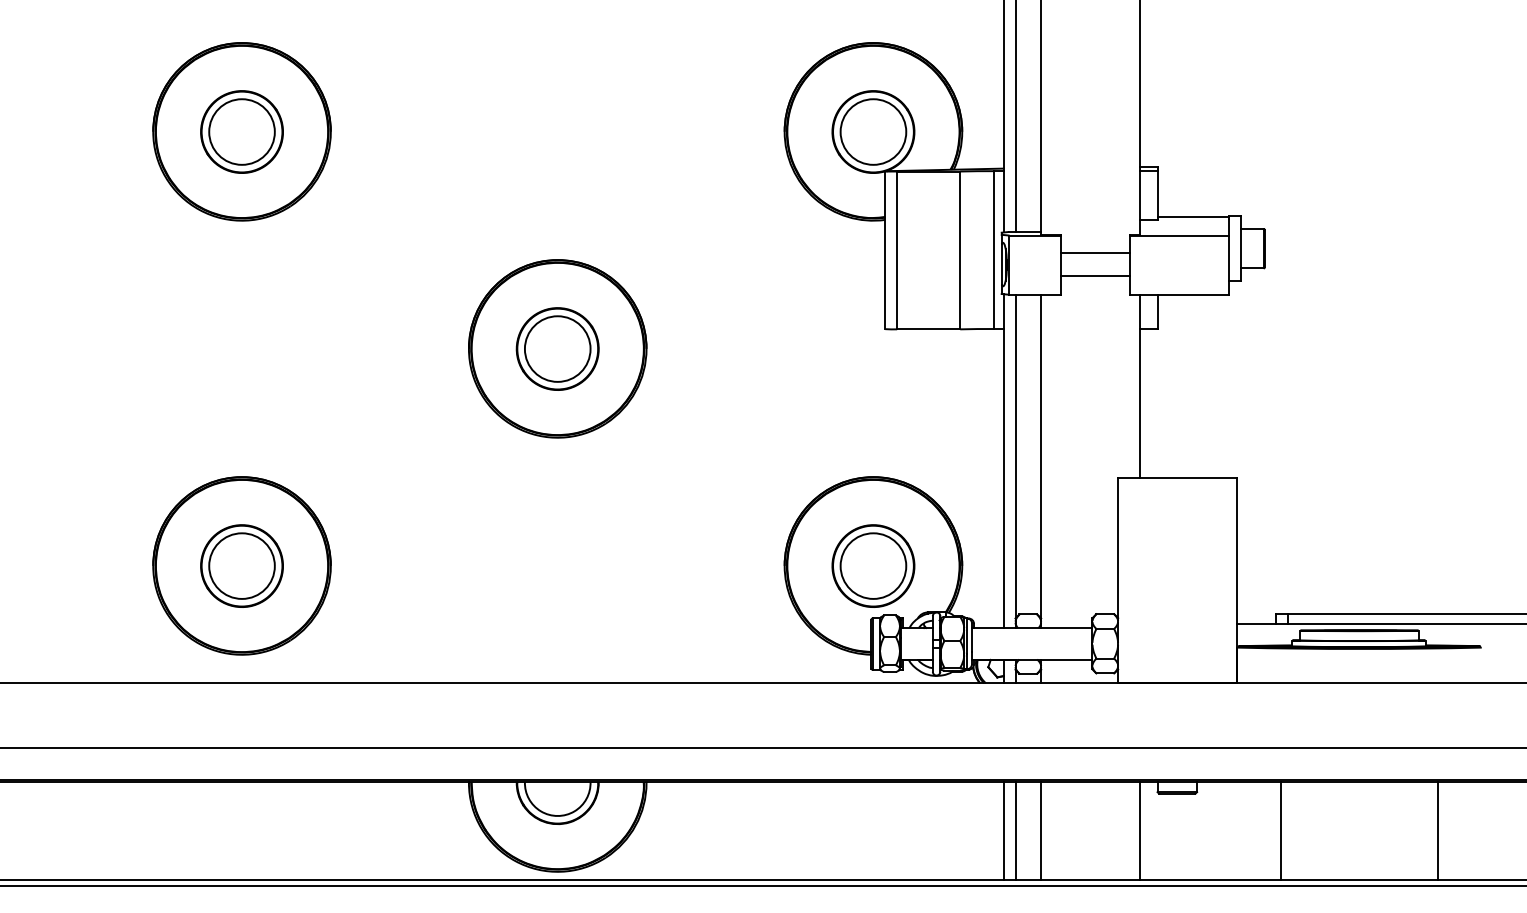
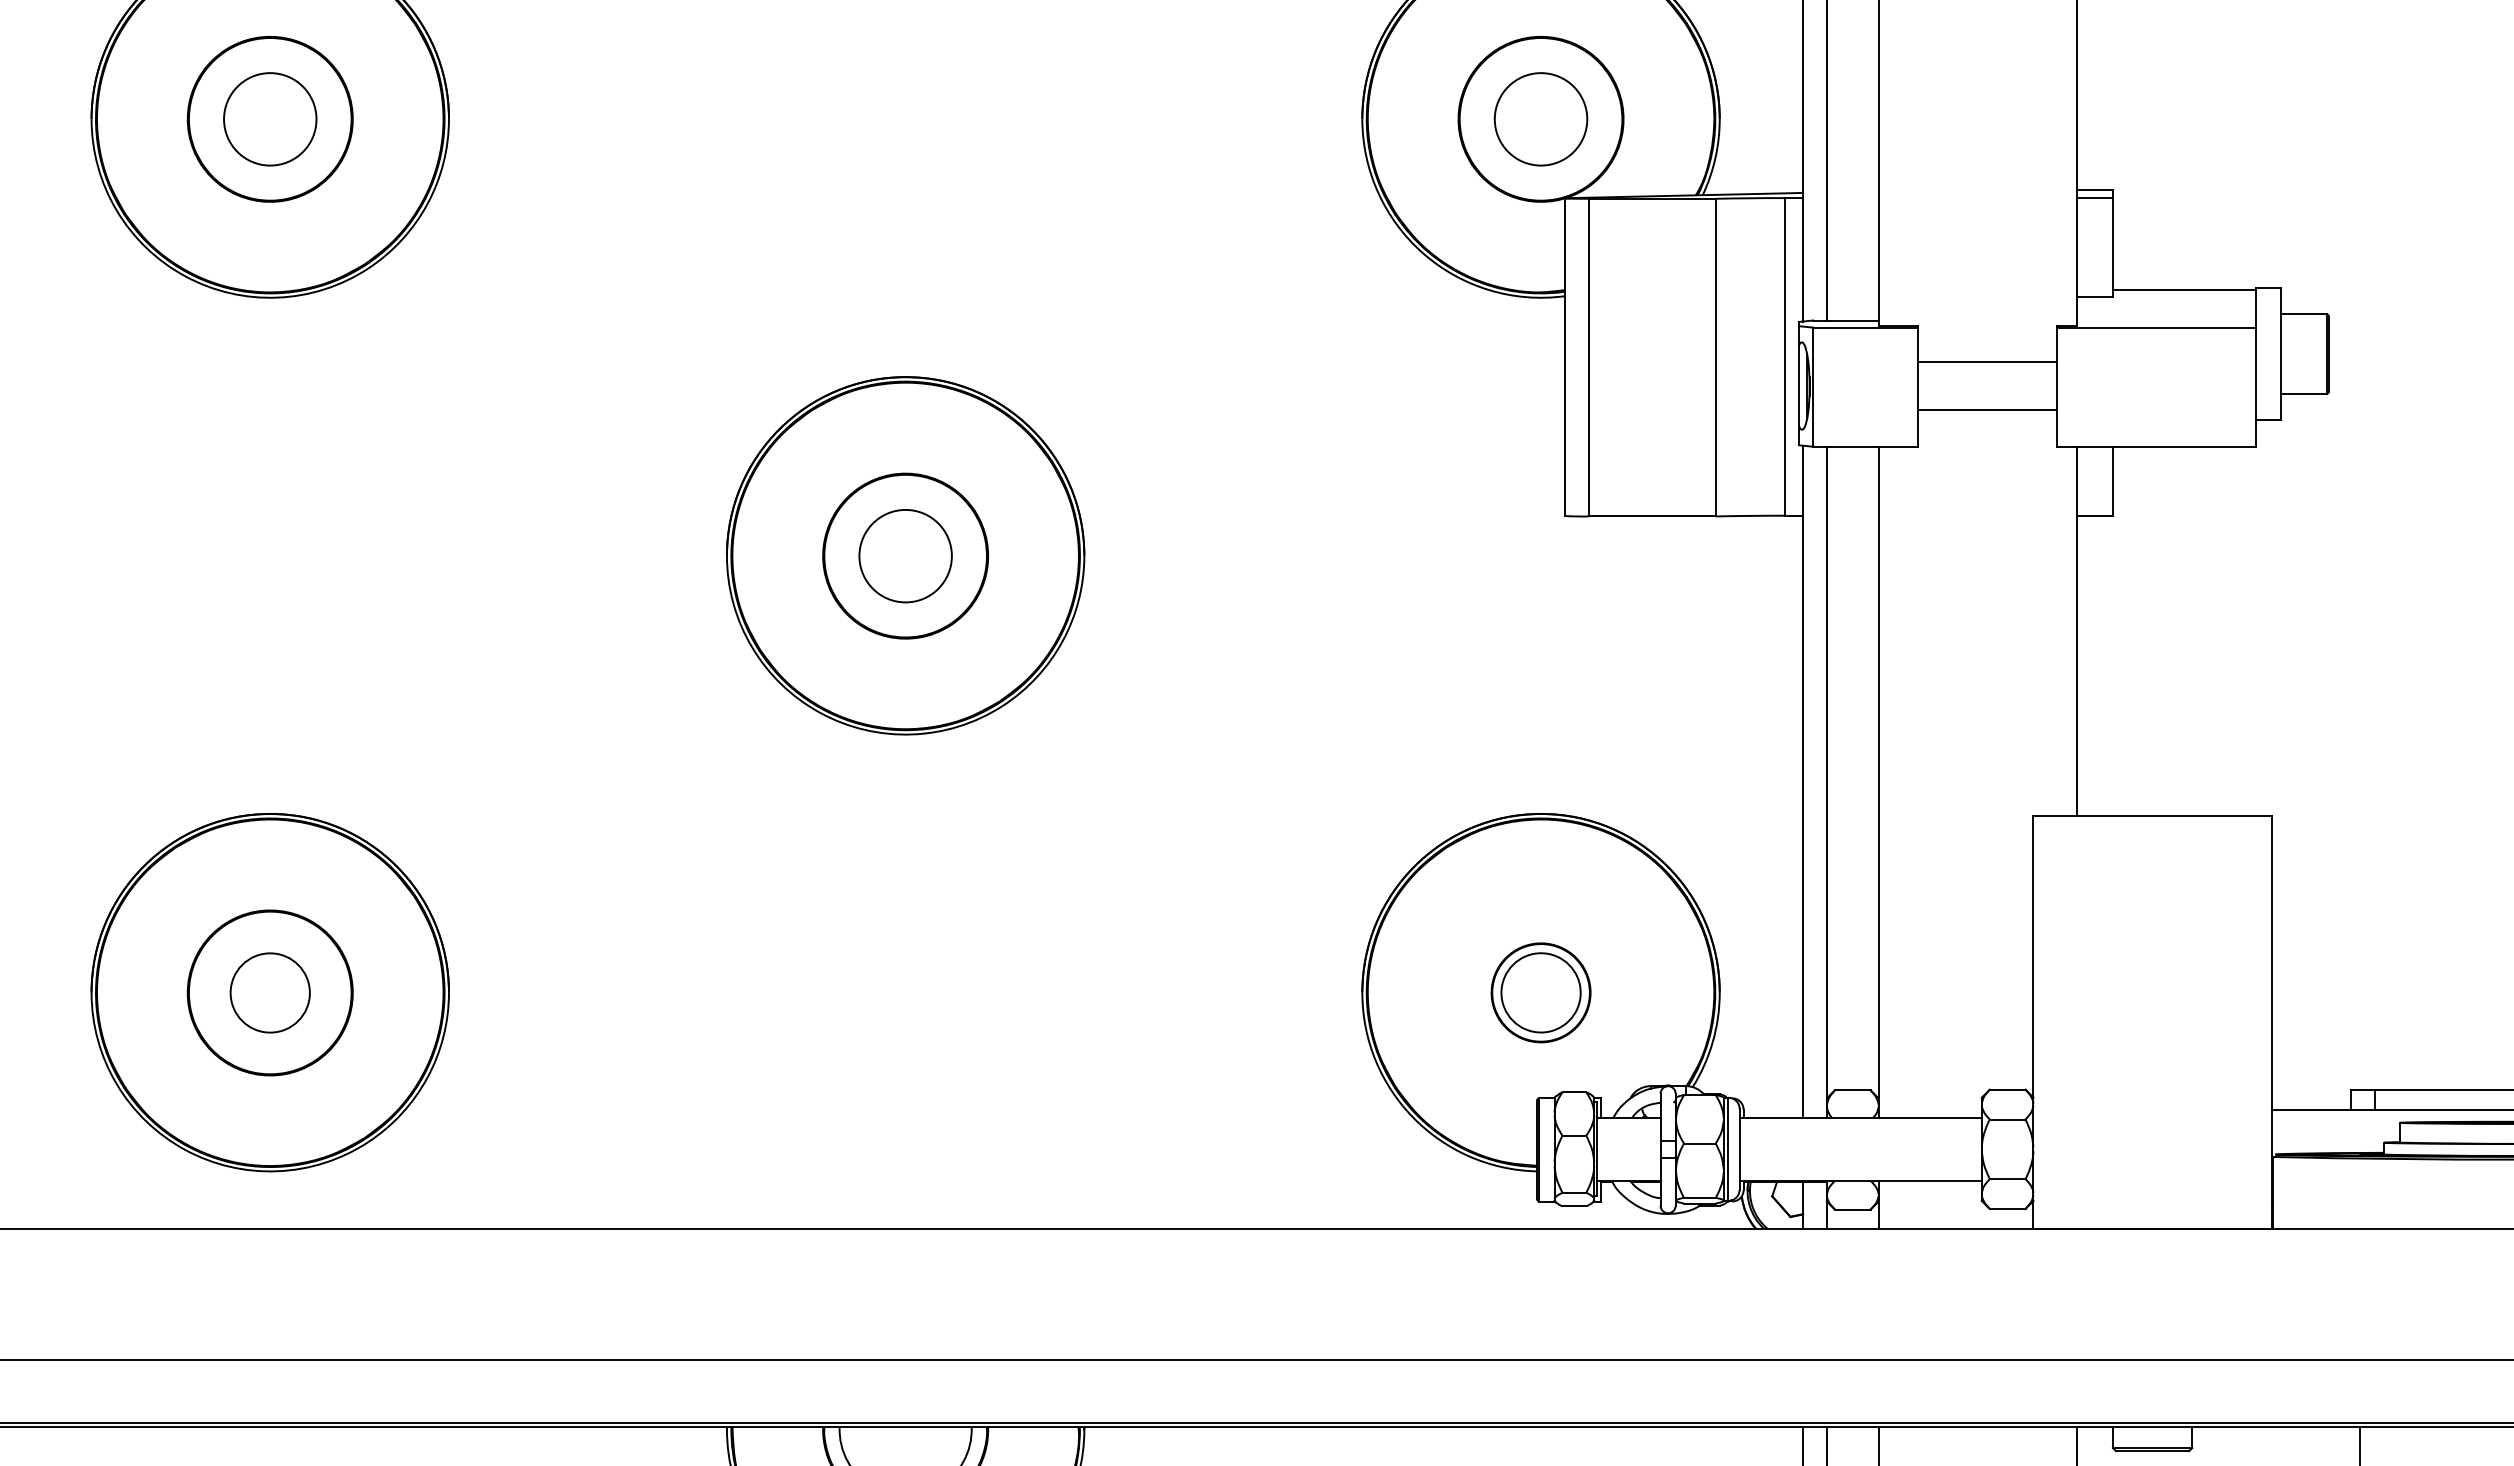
circle: (241, 131) -> (269, 118), size x0.7
circle: (873, 131) -> (1541, 118), size x0.7
circle: (557, 348) -> (905, 554), size x0.7
circle: (241, 565) -> (269, 991), size x0.6
part: (873, 565) -> (1541, 991), size x0.6

